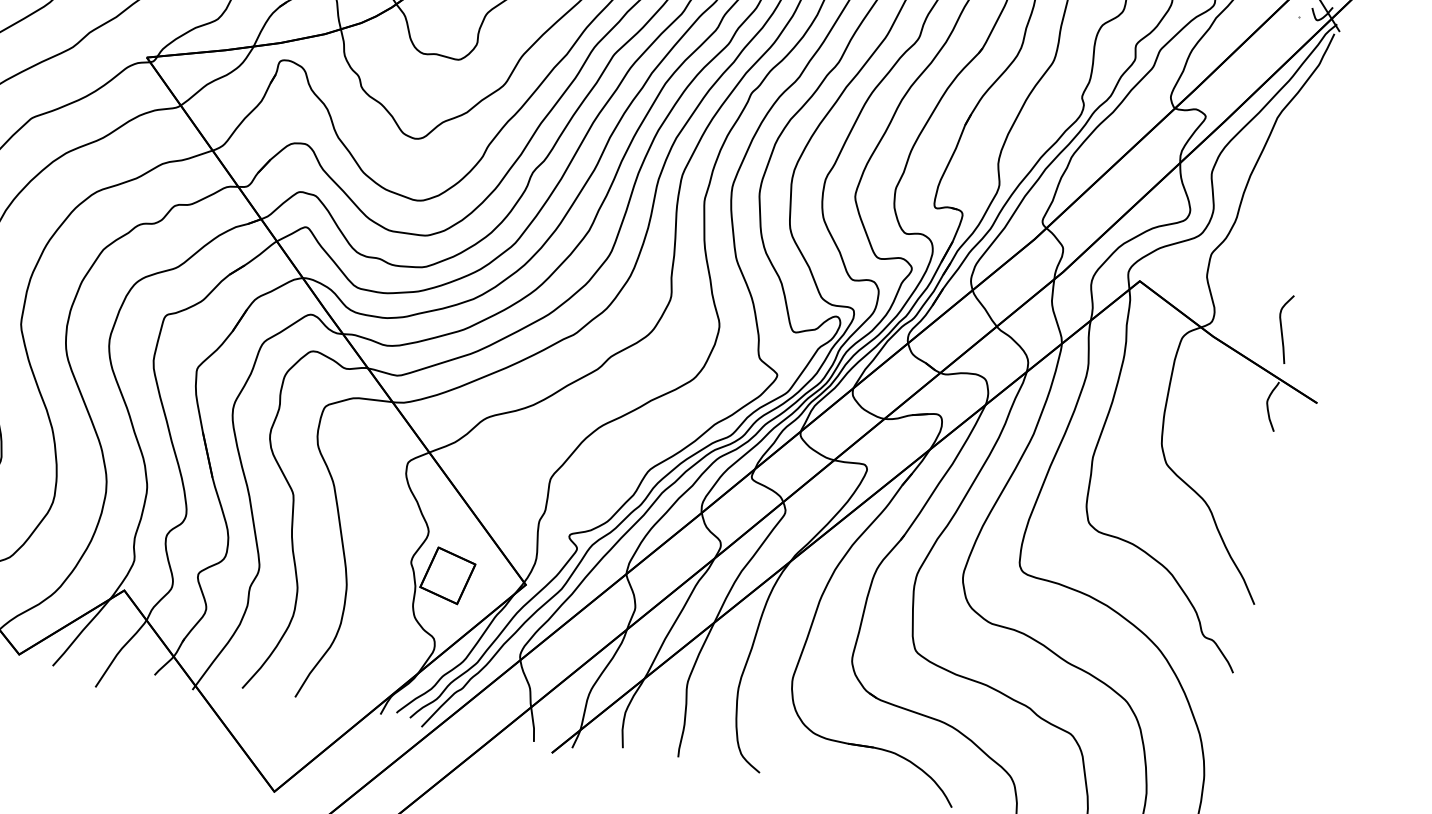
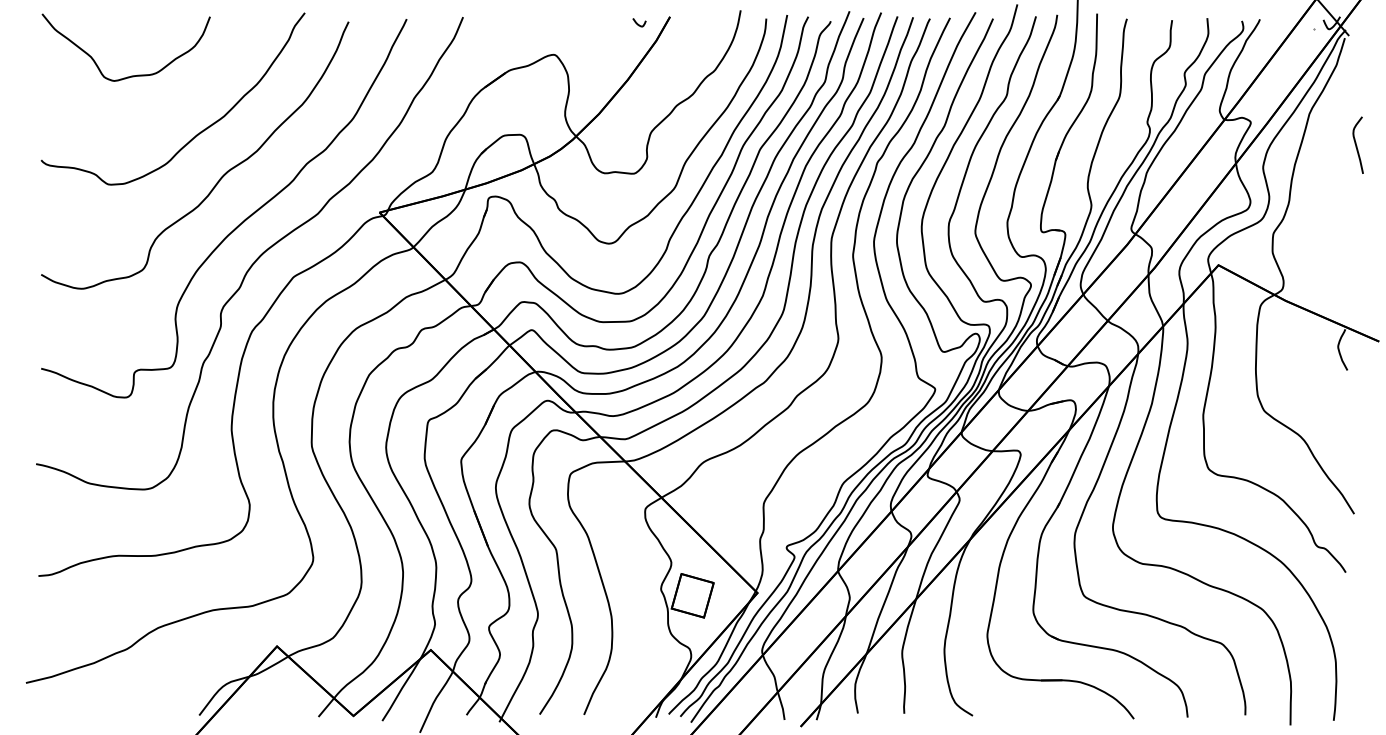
curve: (1281, 327) -> (1356, 144), moved

